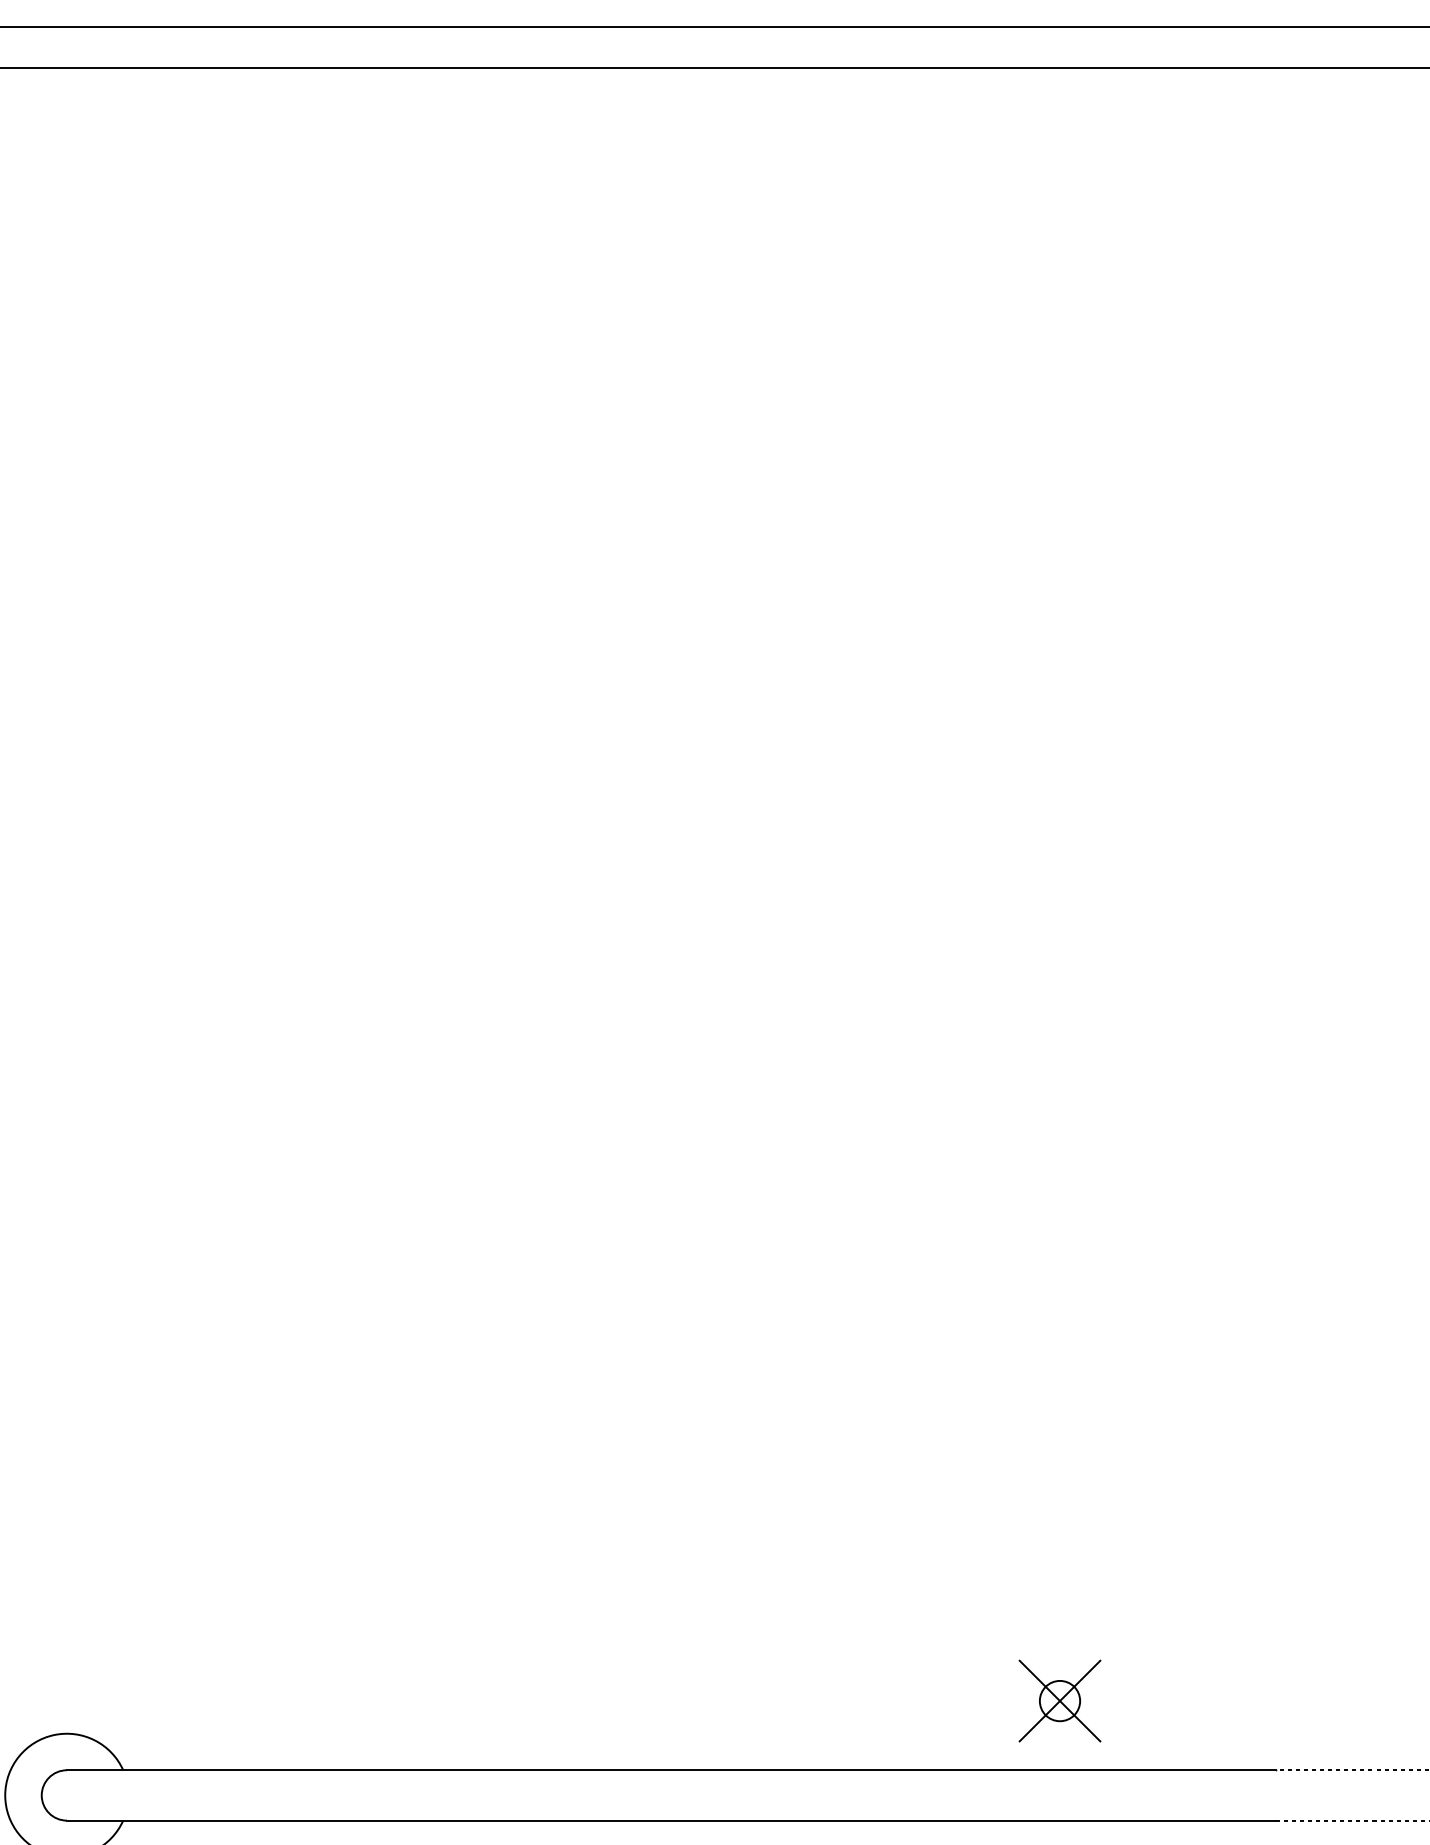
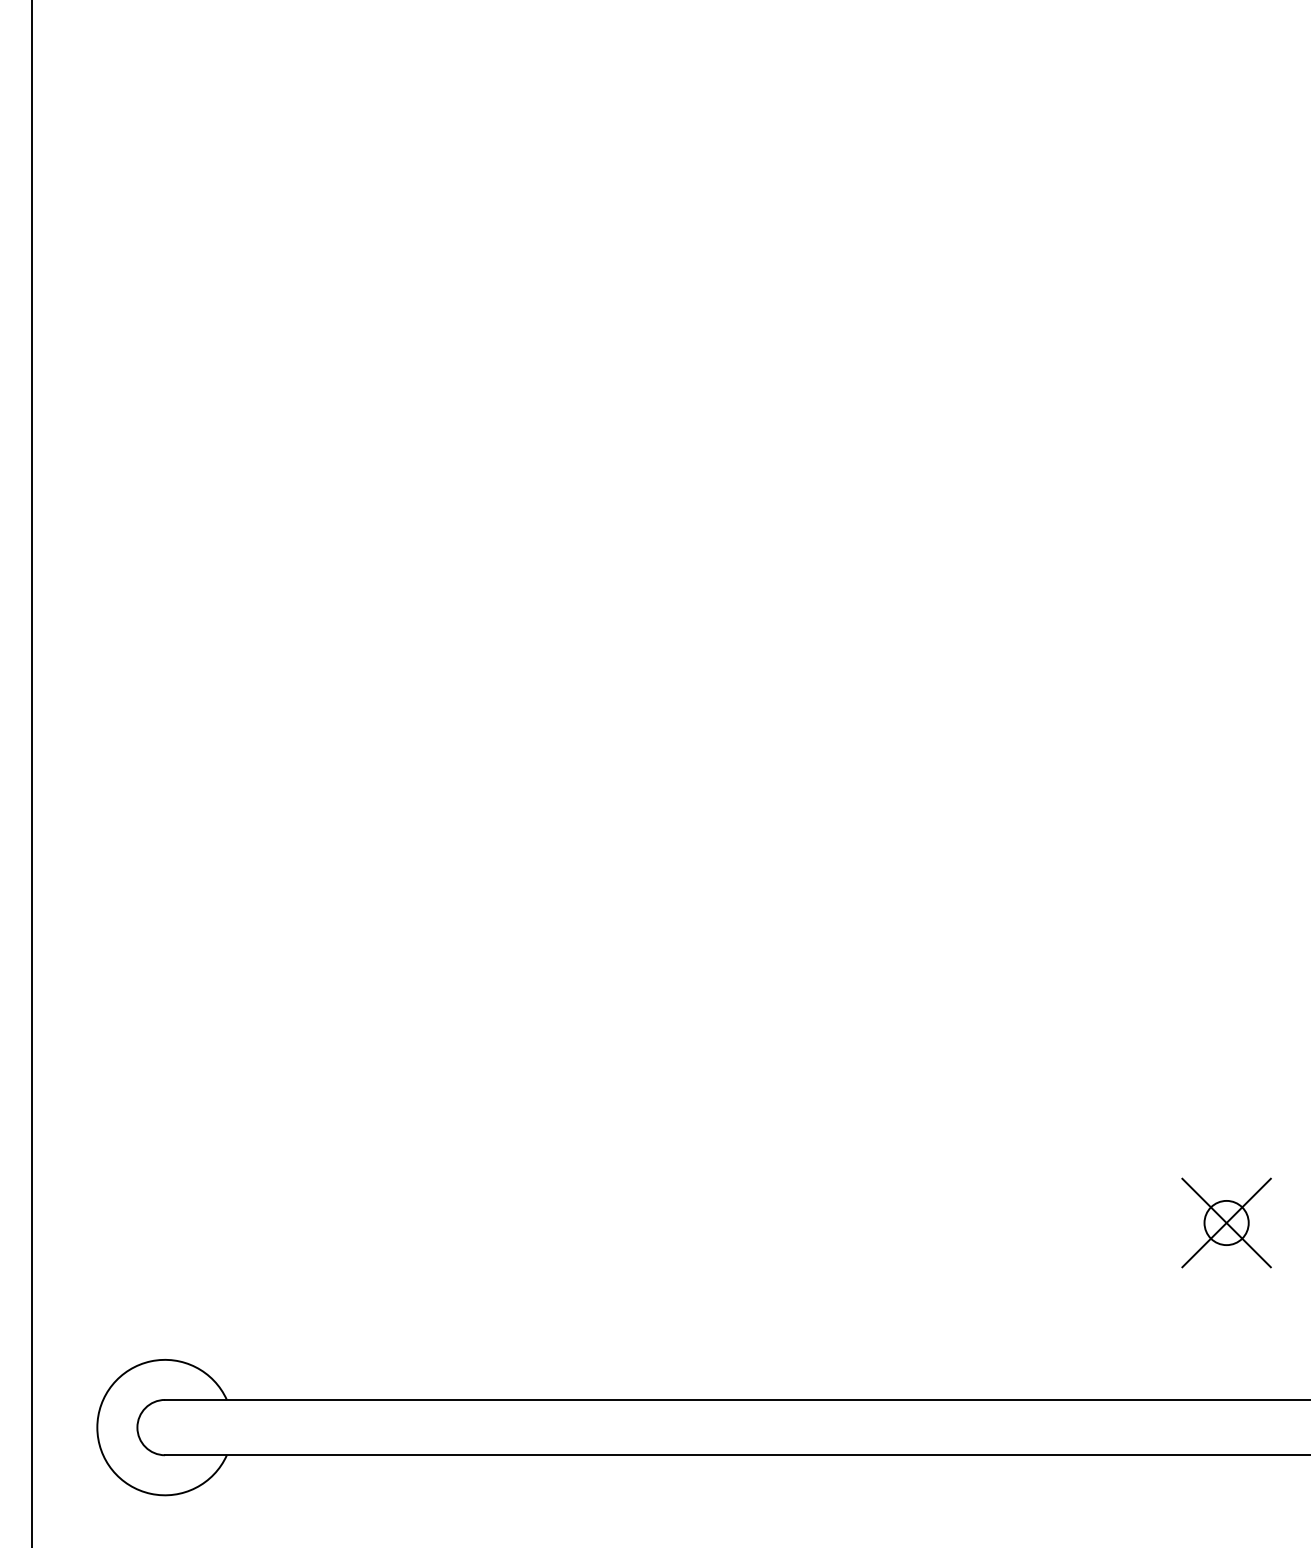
part: (1059, 1700) -> (1226, 1222), moved

